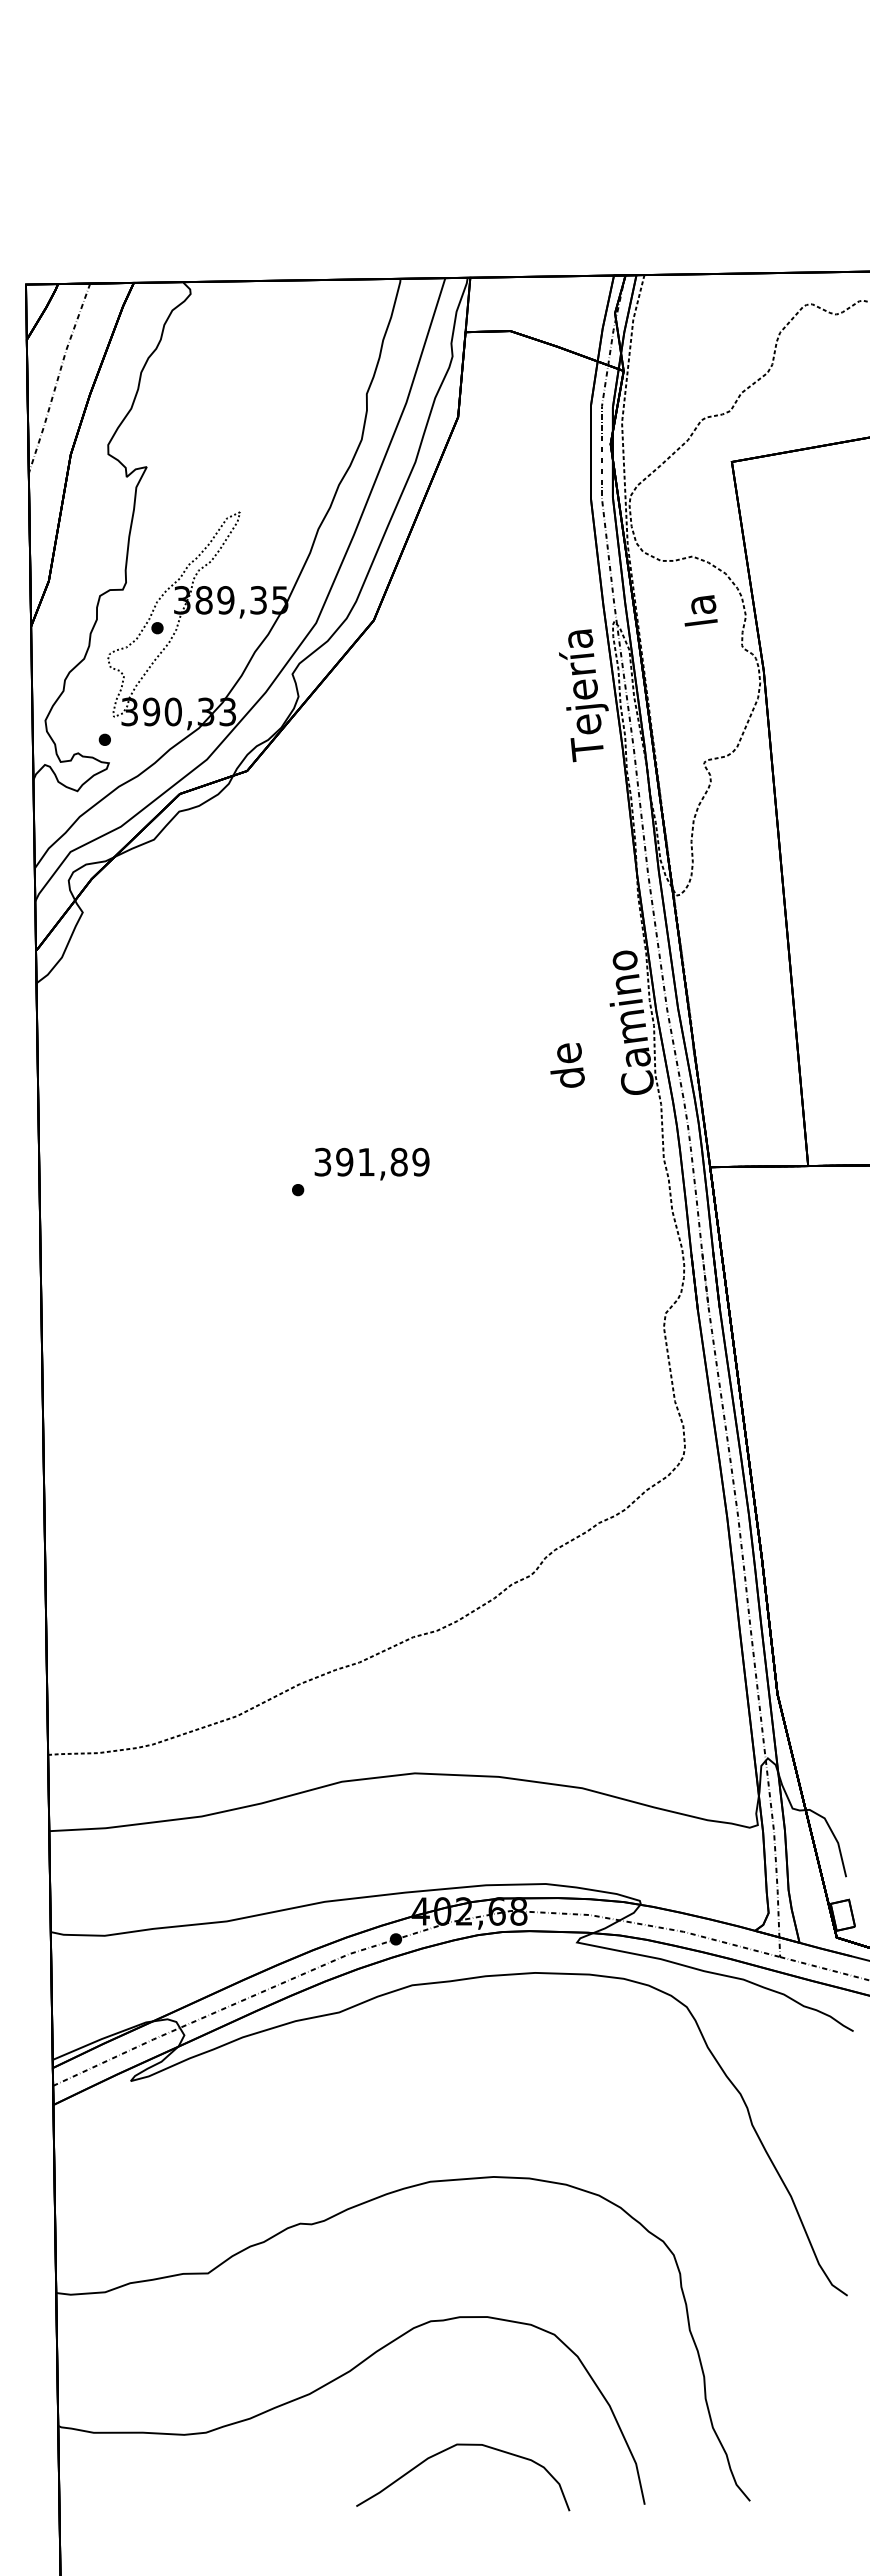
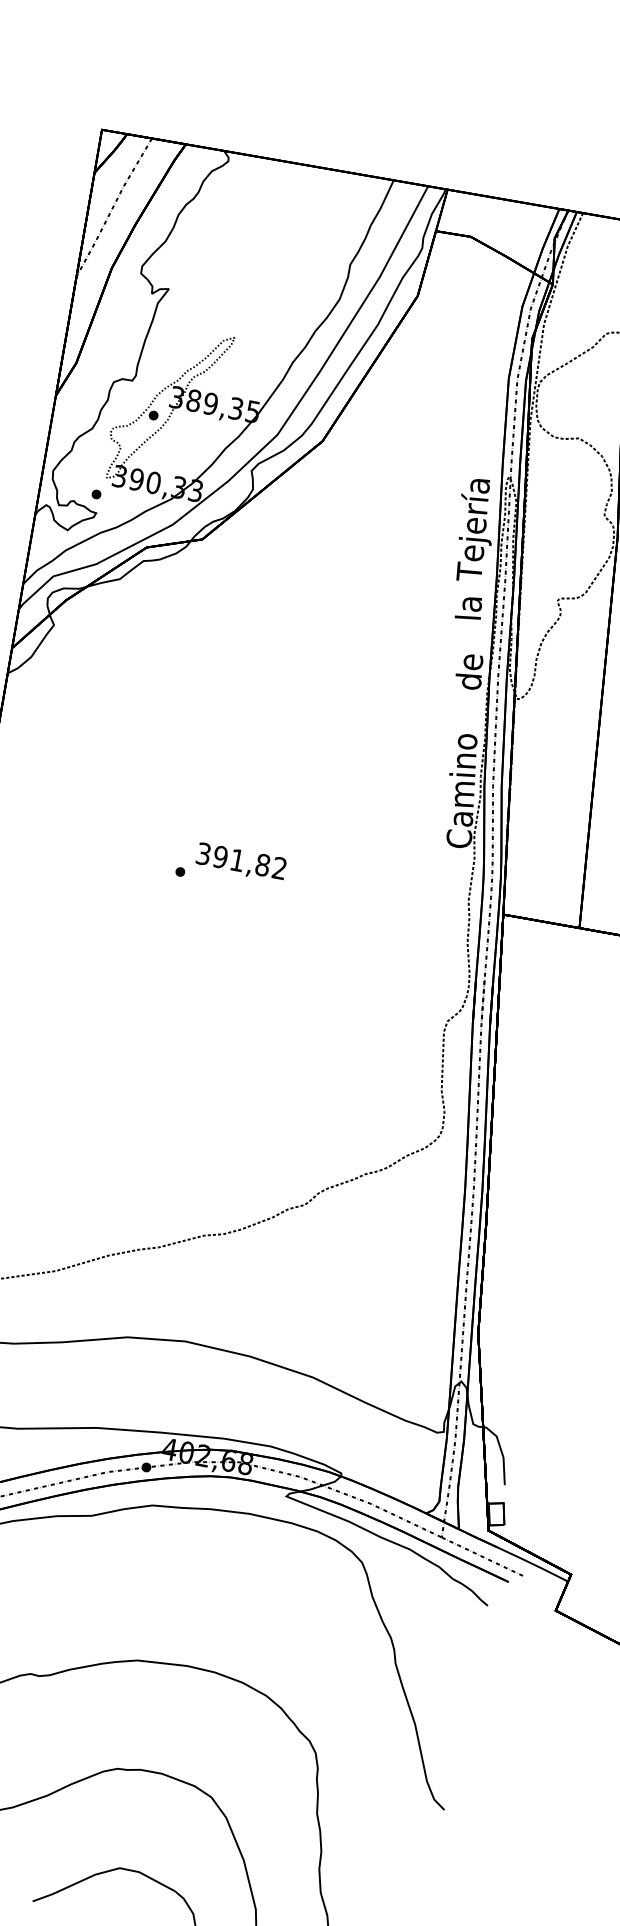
text: (700, 610) -> (469, 607), moved
text: (567, 1065) -> (469, 671), moved
text: (420, 1162) -> (279, 868), 391,89 -> 391,82

